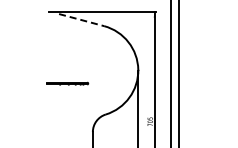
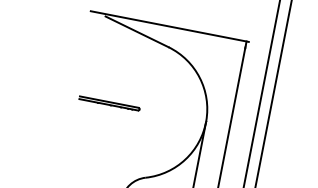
line: (82, 20) -> (138, 32), dashed -> solid
line: (67, 83) -> (109, 103), moved

